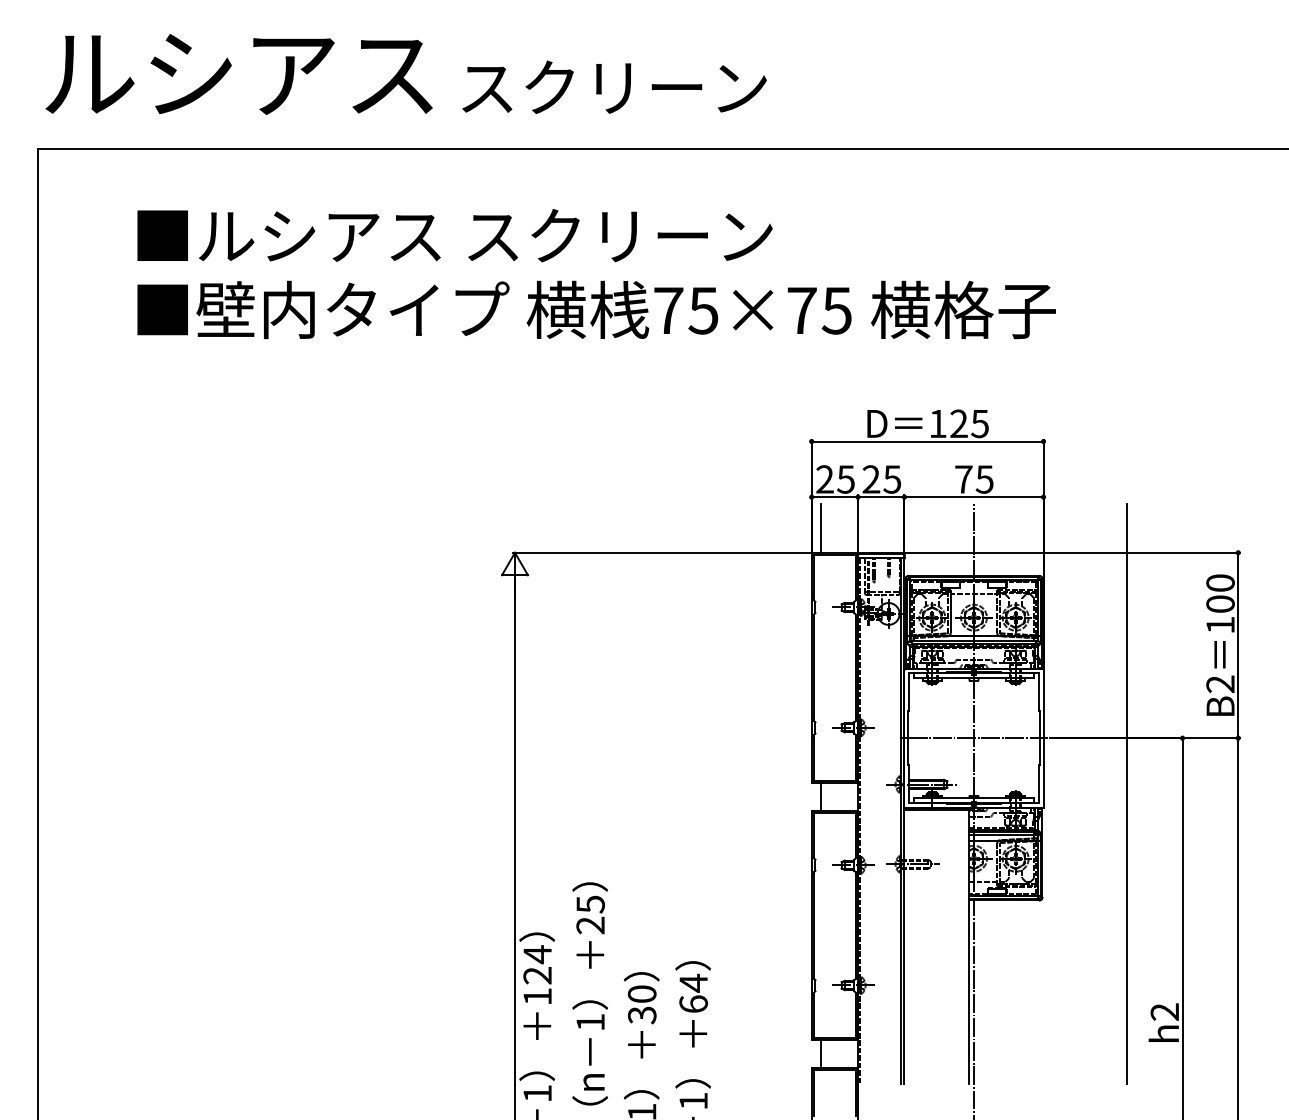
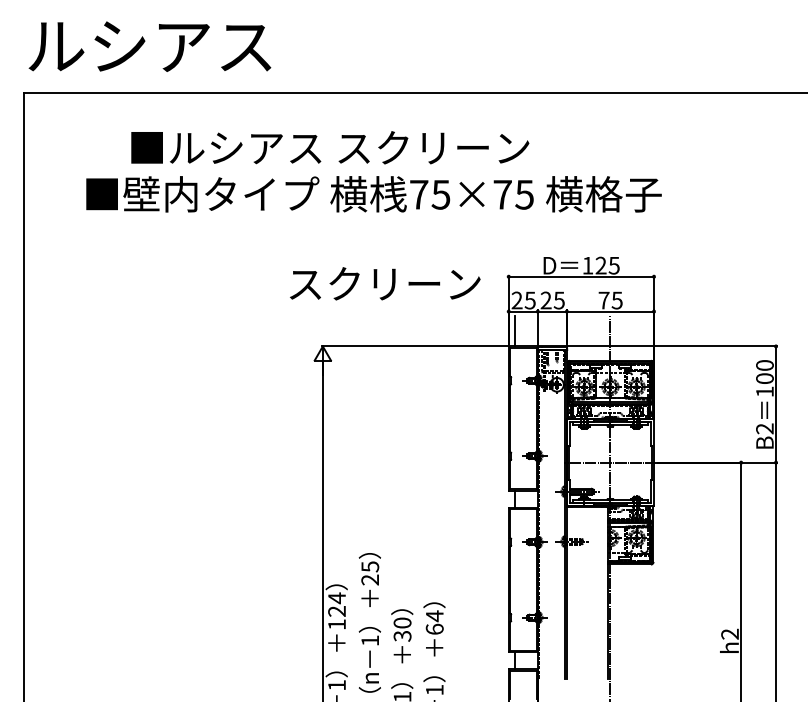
text: (614, 86) -> (385, 283), moved
text: (455, 235) -> (330, 147), moved
line: (1127, 793) -> (706, 497), removed

